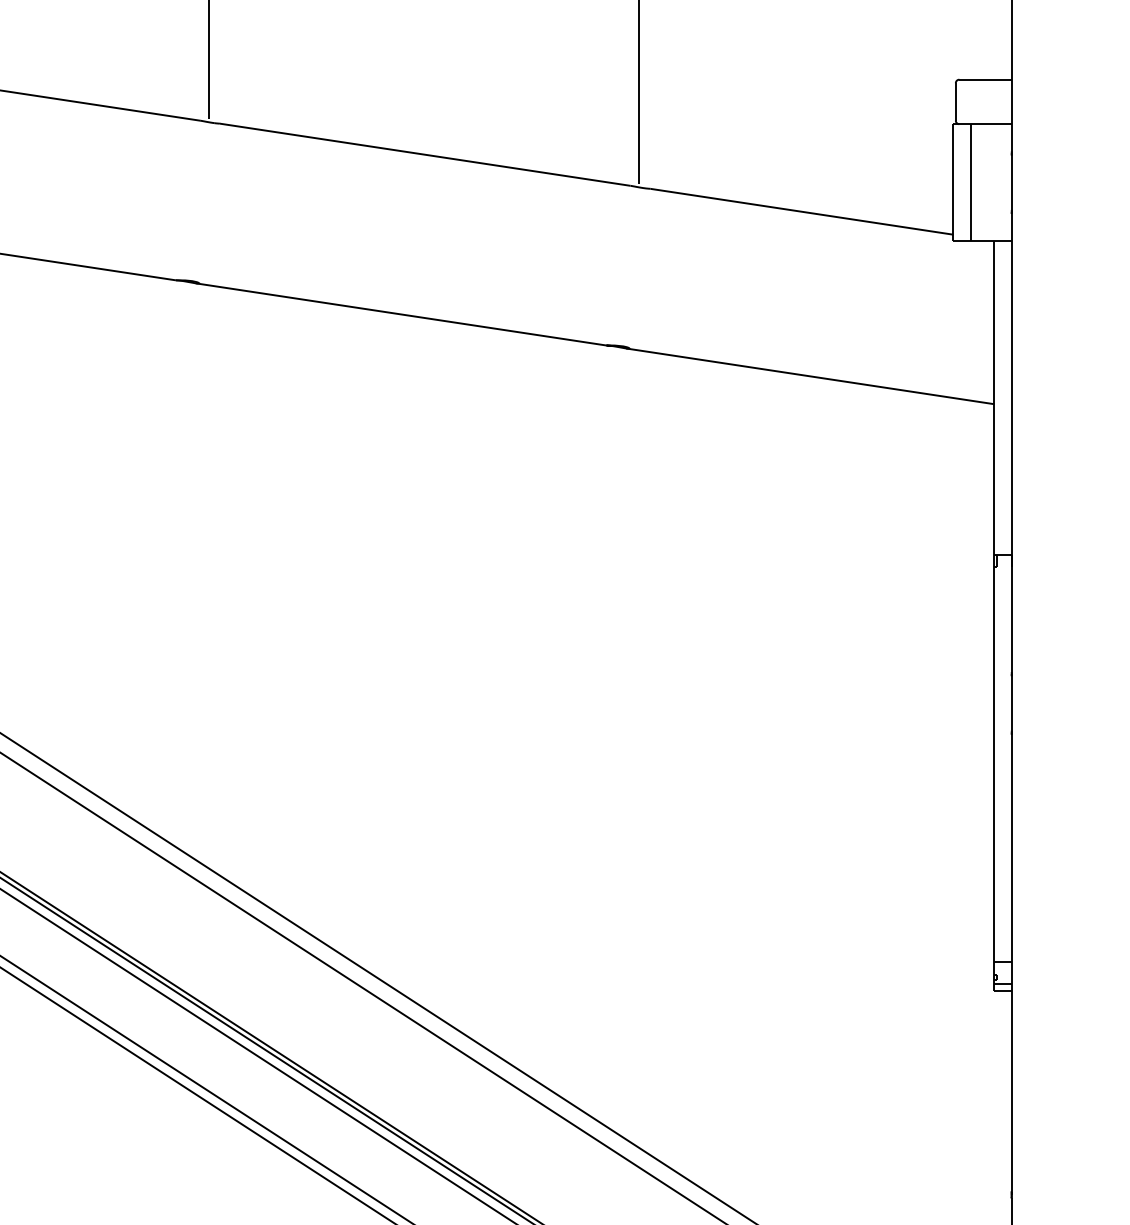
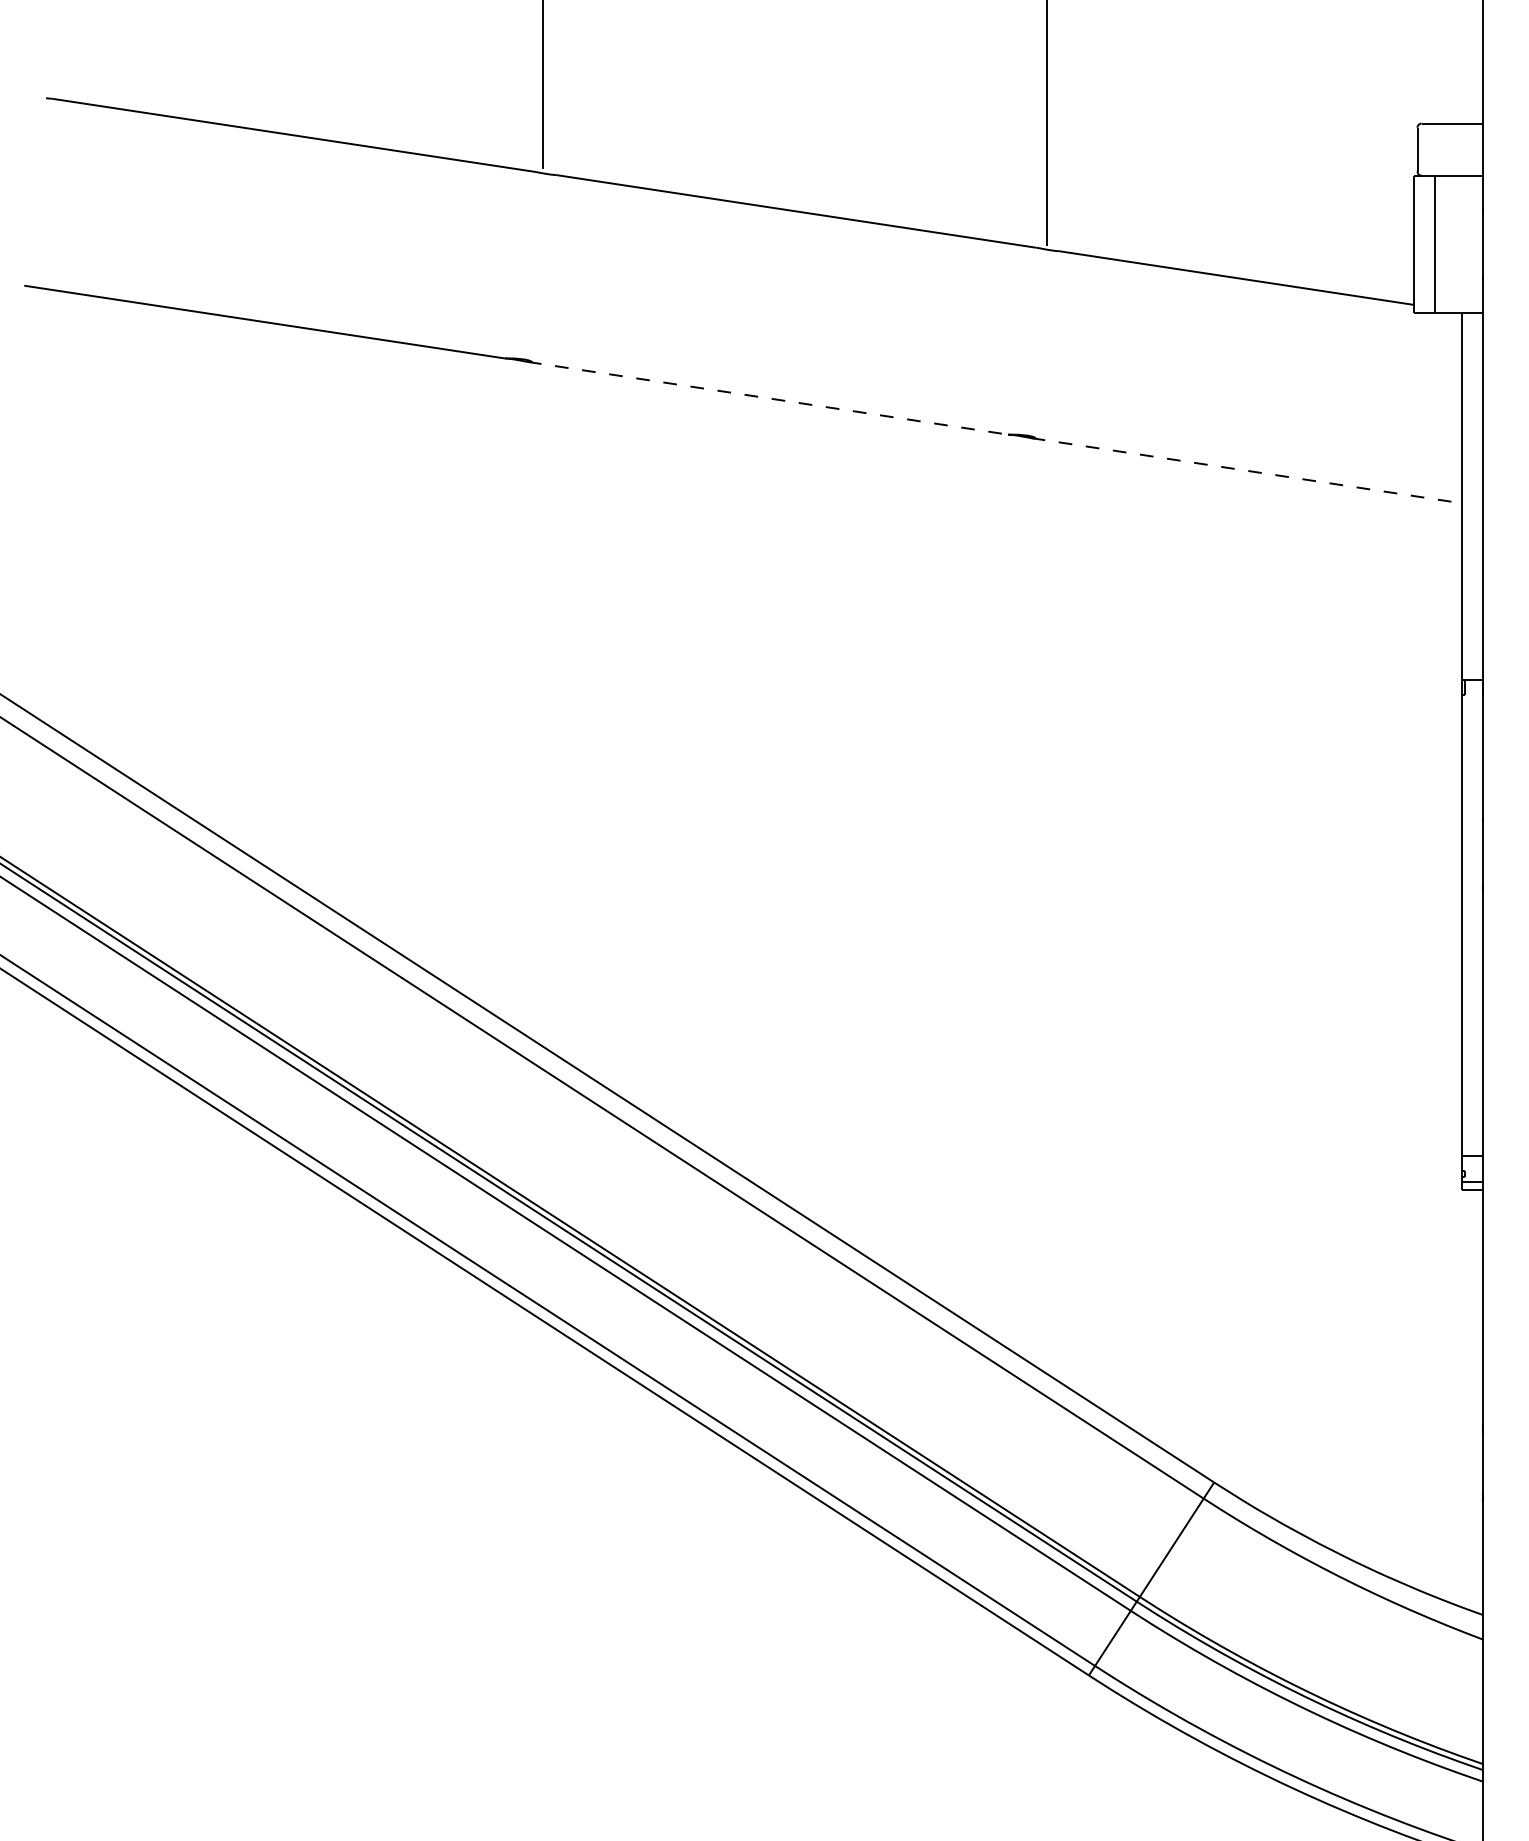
line: (401, 314) -> (768, 398), solid -> dashed
line: (810, 376) -> (1247, 470), solid -> dashed

